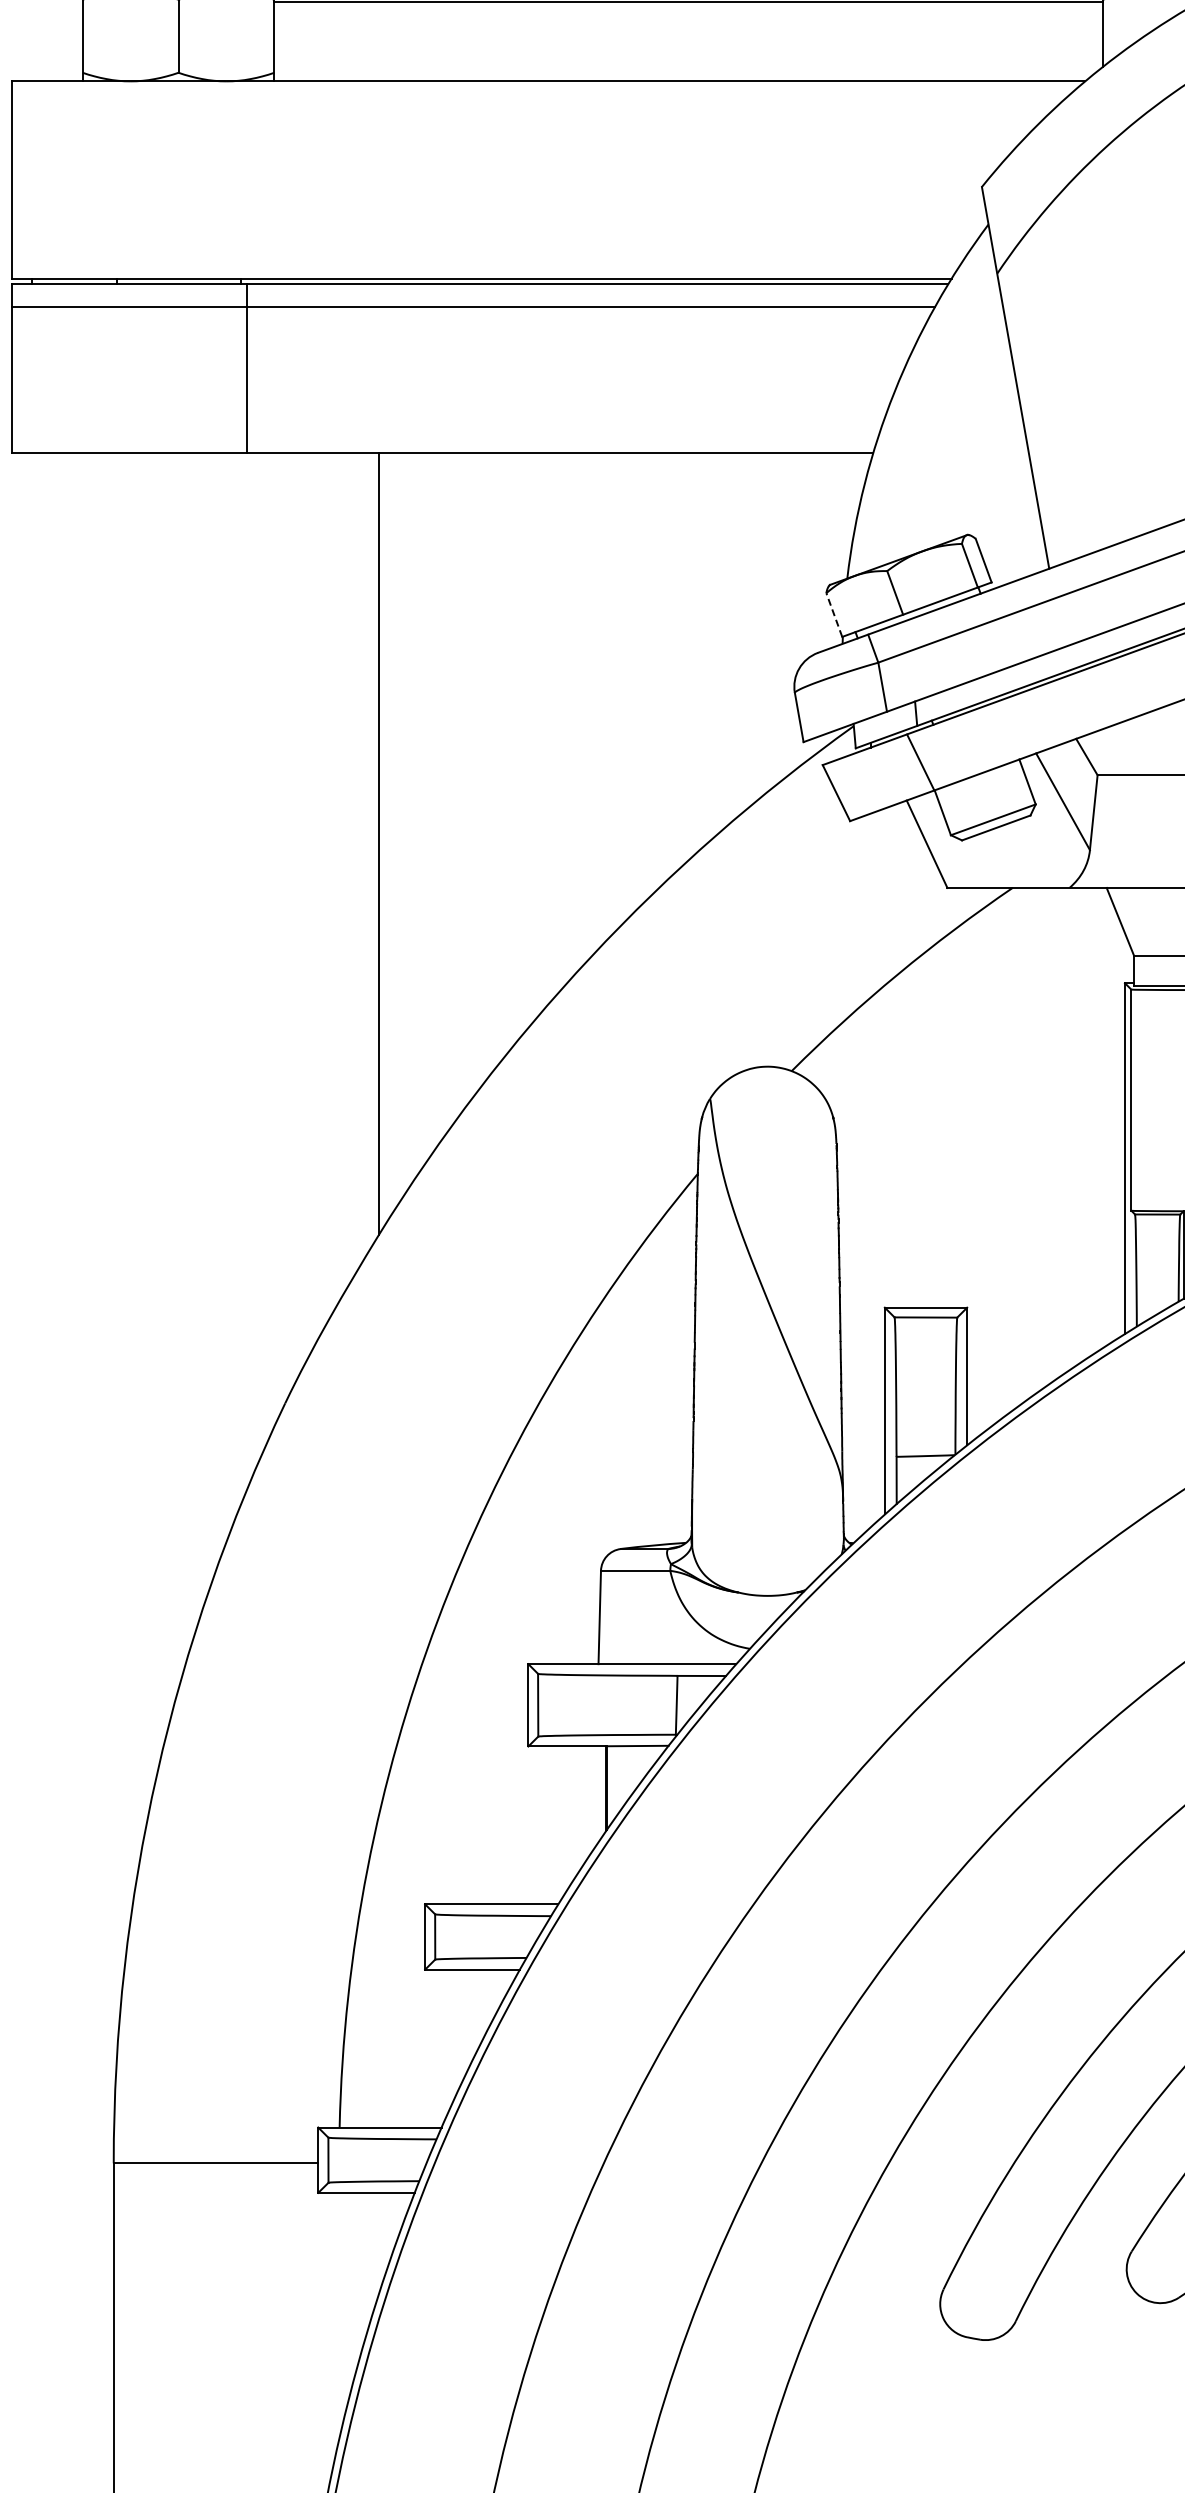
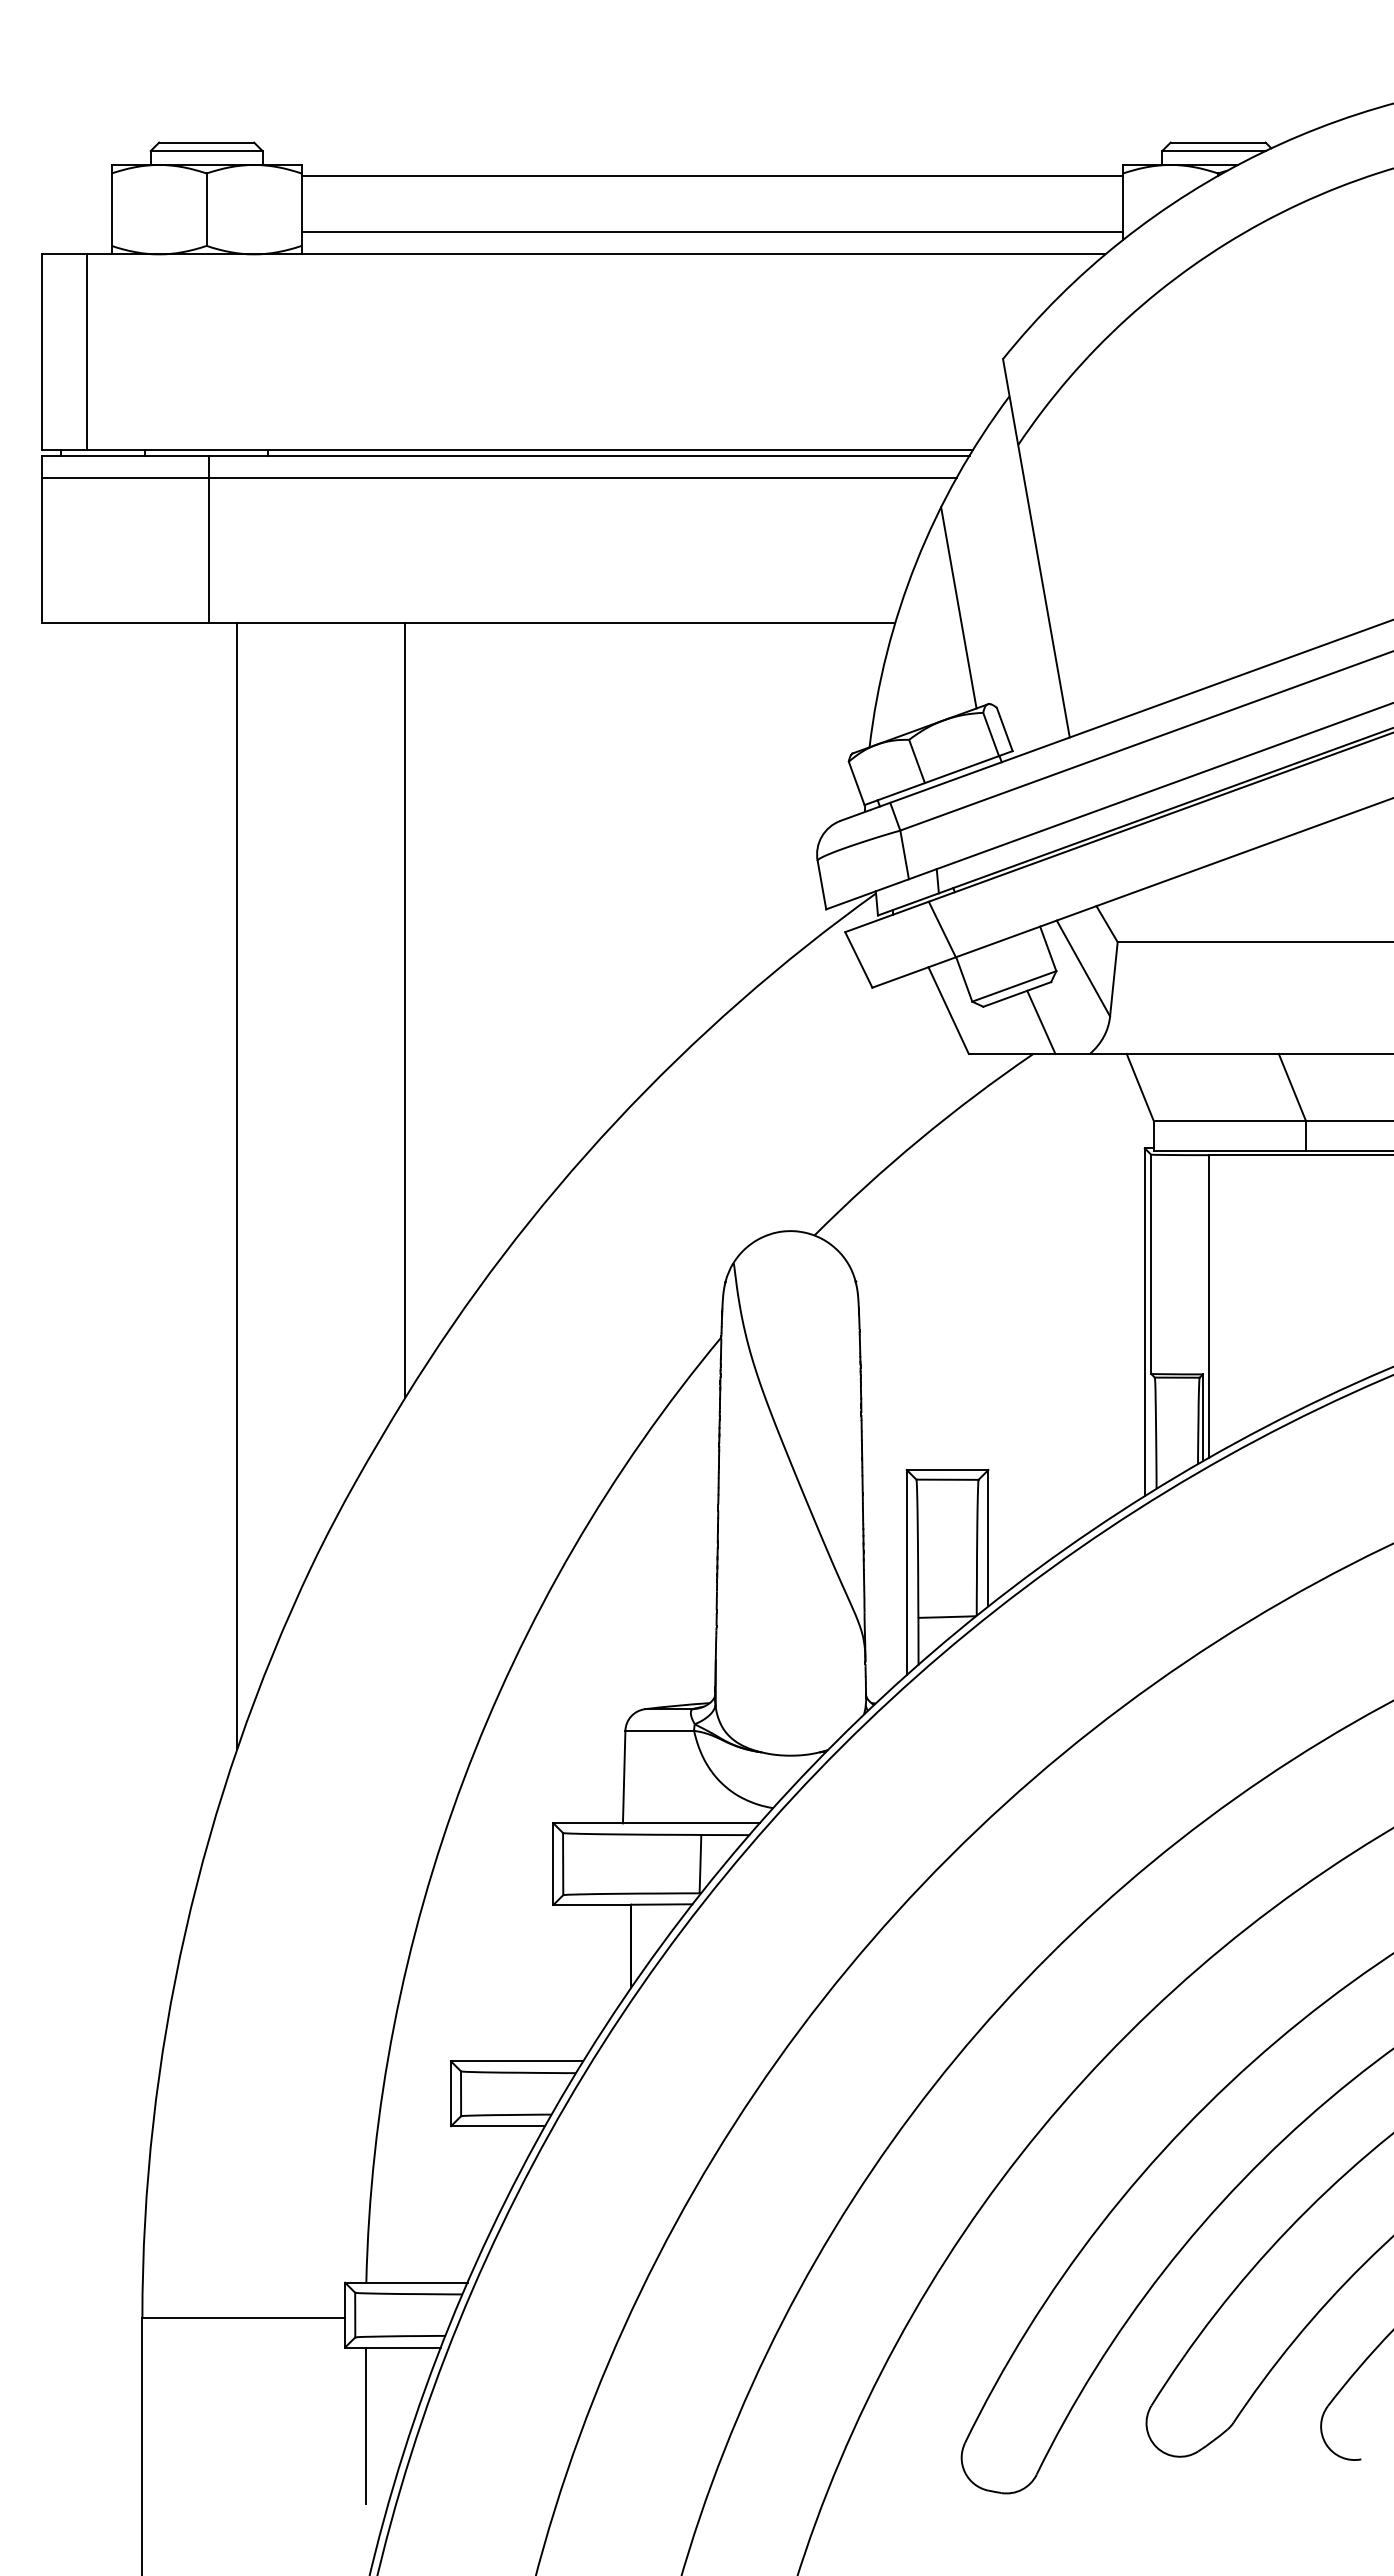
line: (688, 59) -> (712, 232), added
line: (57, 179) -> (86, 351), added
line: (246, 368) -> (209, 539), moved
line: (937, 437) -> (958, 607), added
line: (834, 614) -> (856, 782), dashed -> solid
line: (1020, 855) -> (1041, 1021), added
line: (209, 1020) -> (237, 1185), added
line: (338, 2271) -> (365, 2425), added

